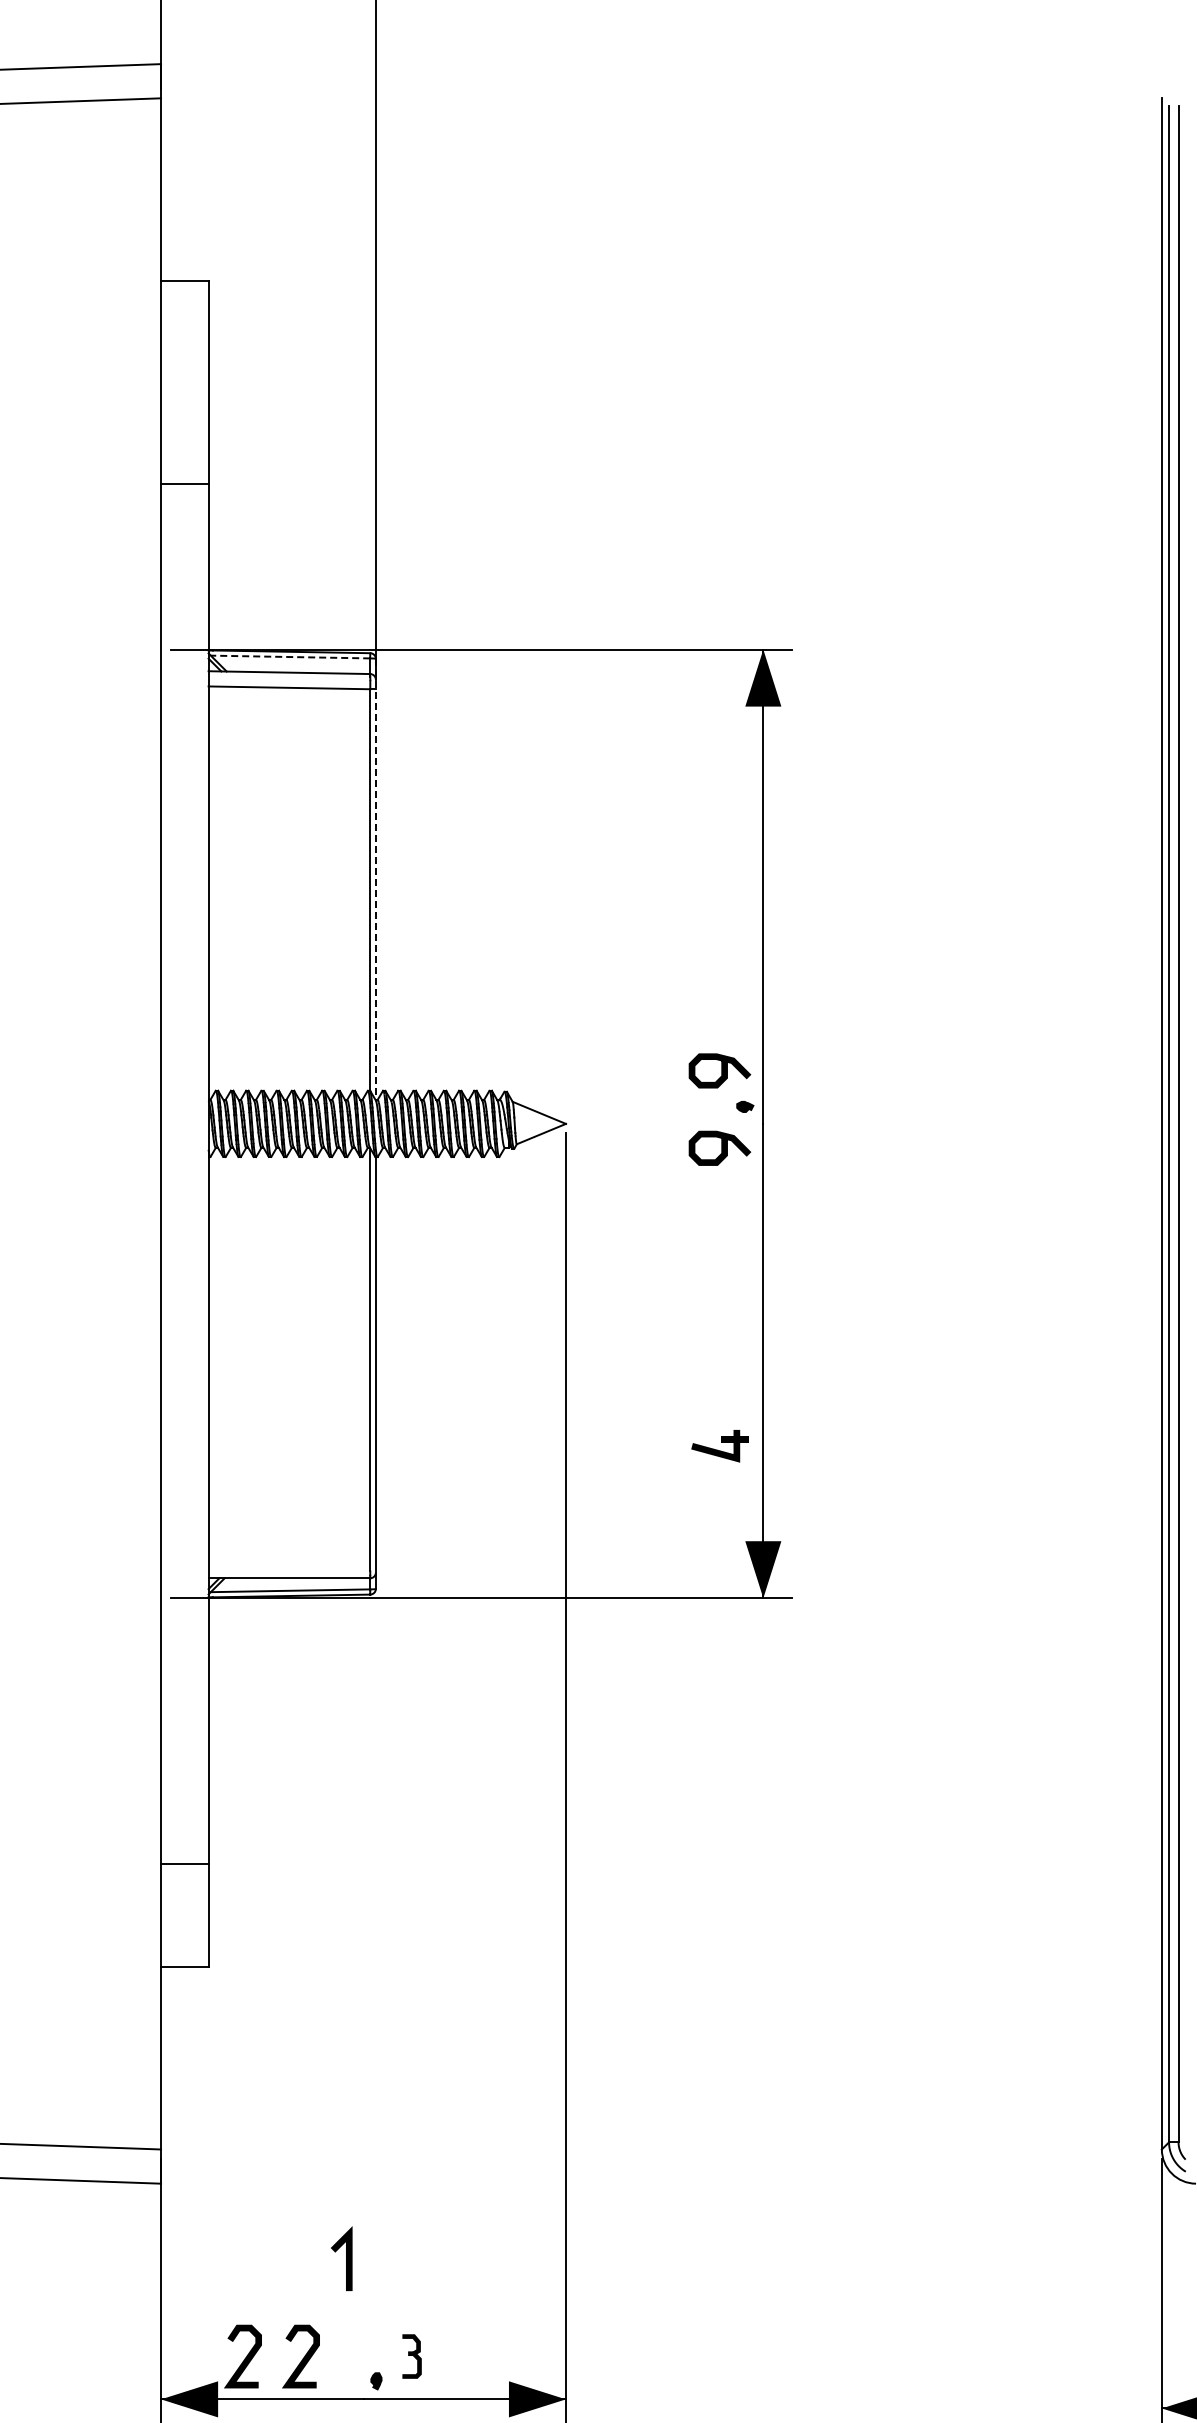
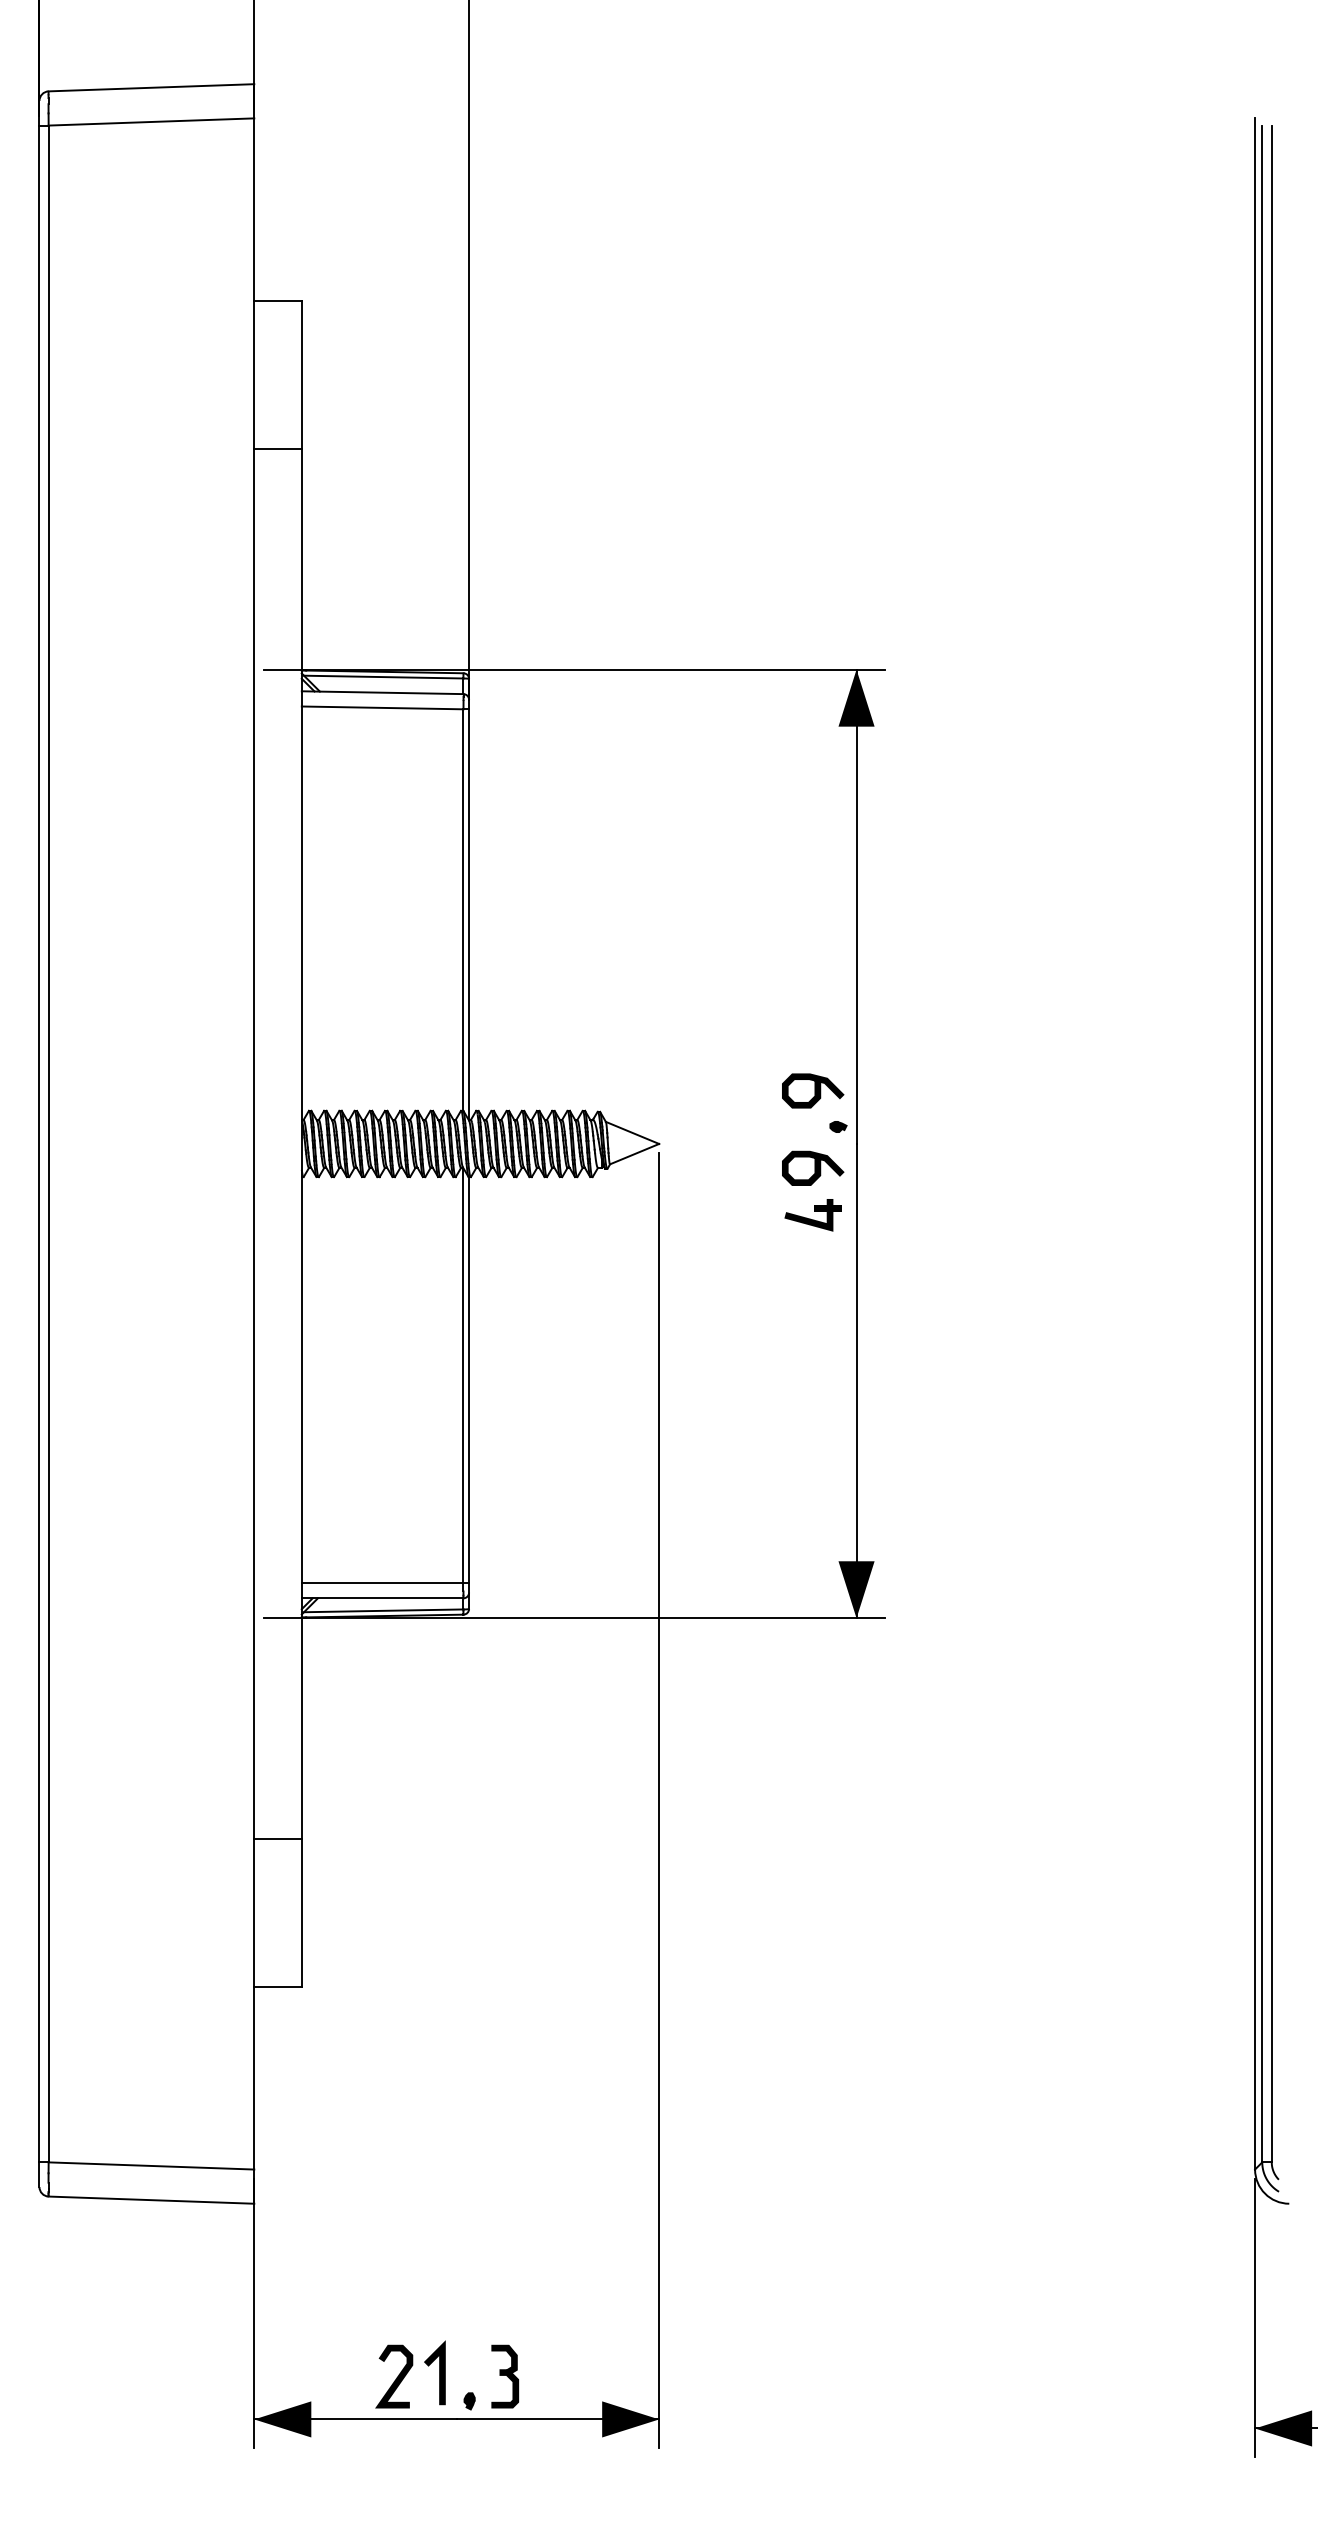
line: (184, 484) -> (277, 449), moved
line: (290, 657) -> (383, 677), dashed -> solid
line: (376, 879) -> (469, 899), dashed -> solid
part: (719, 1446) -> (812, 1215), moved
line: (292, 1563) -> (385, 1583), added
line: (184, 1863) -> (277, 1838), moved
line: (346, 2258) -> (439, 2372), moved
part: (412, 2356) -> (505, 2376), size x1.43
curve: (245, 2357) -> (338, 2377), removed

